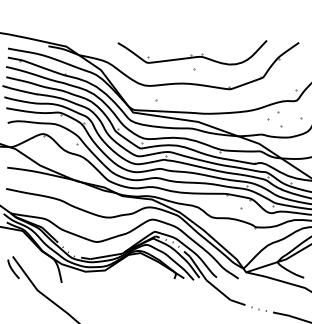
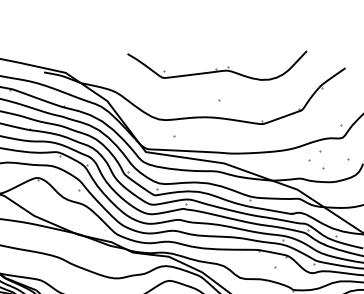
part: (192, 52) -> (217, 65), moved

